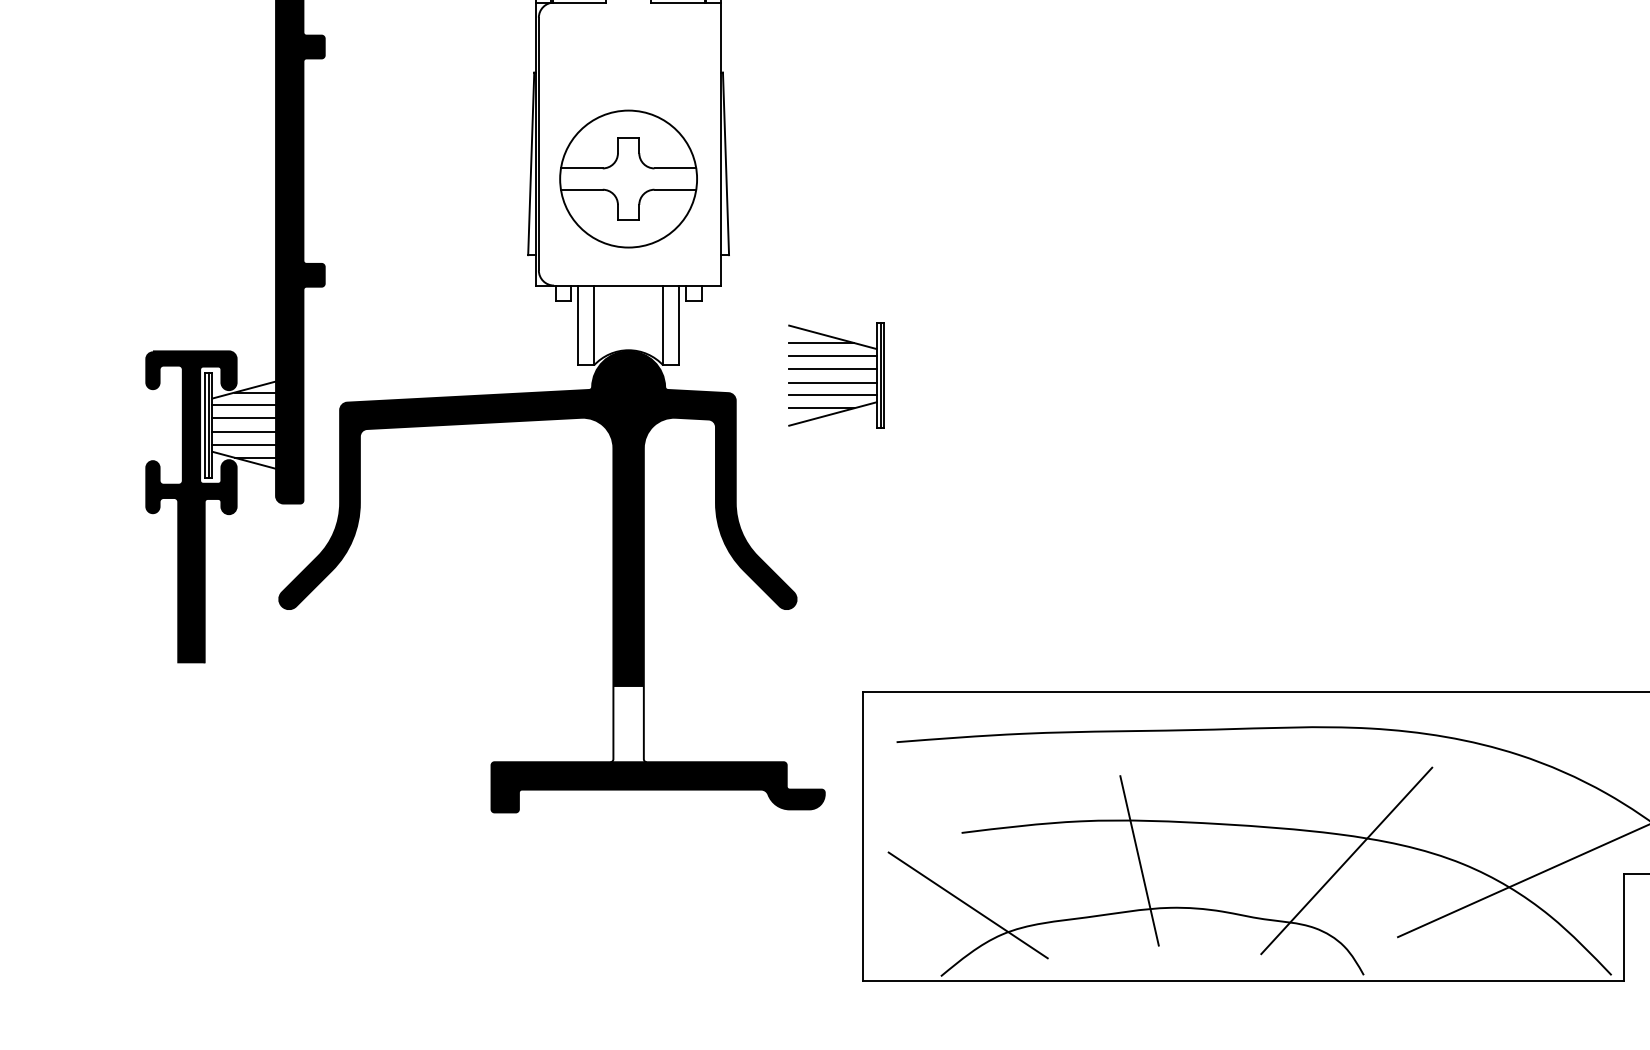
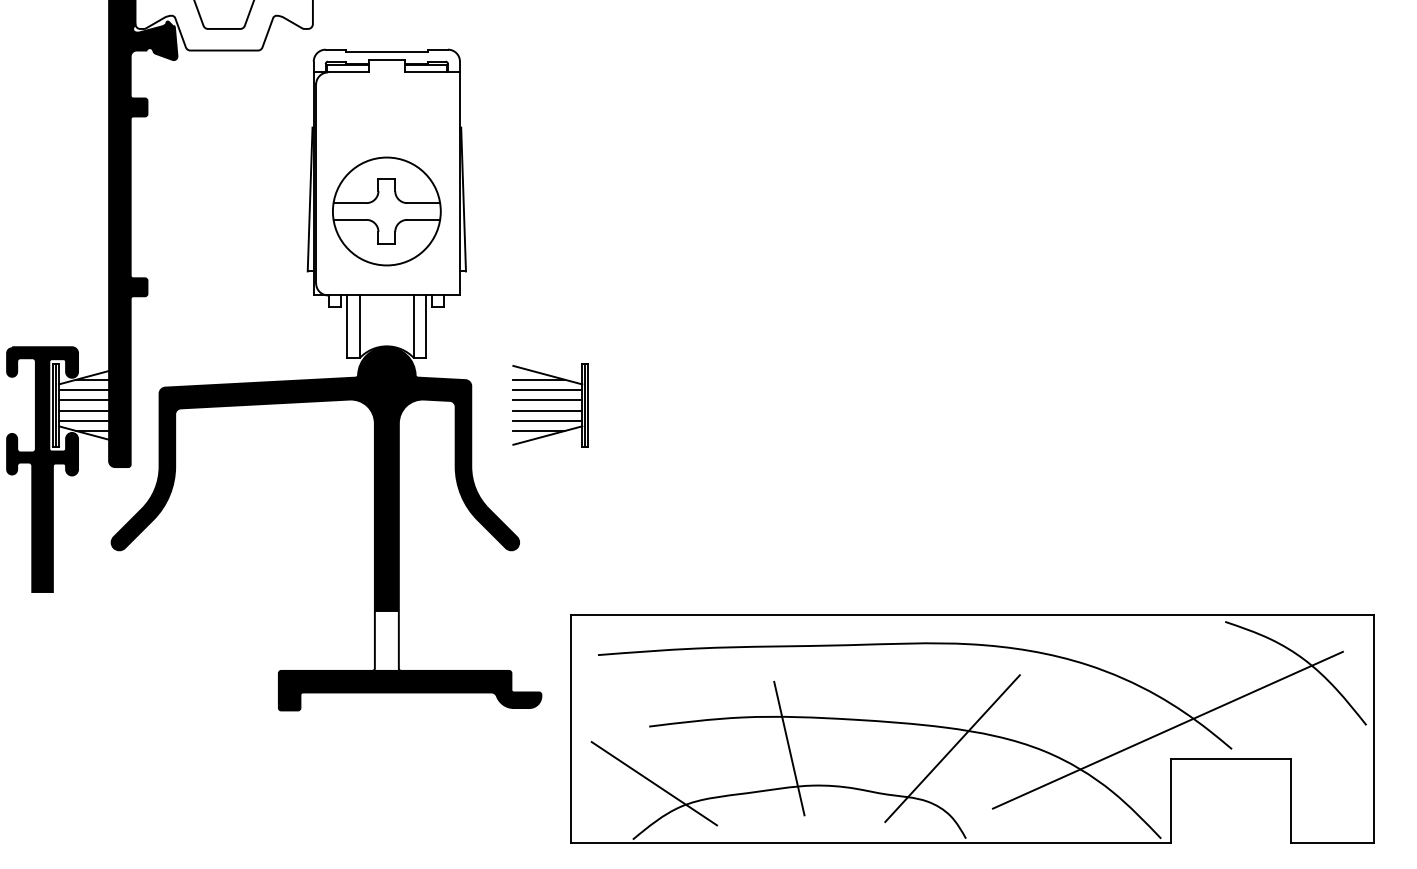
part: (836, 375) -> (550, 405), moved

